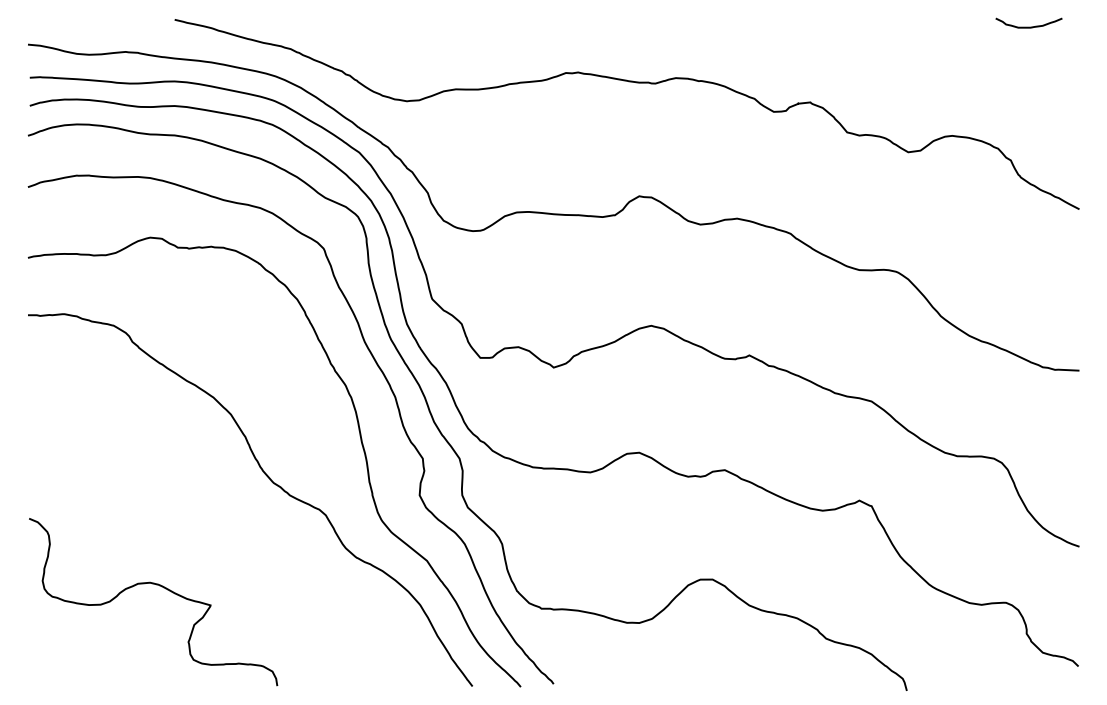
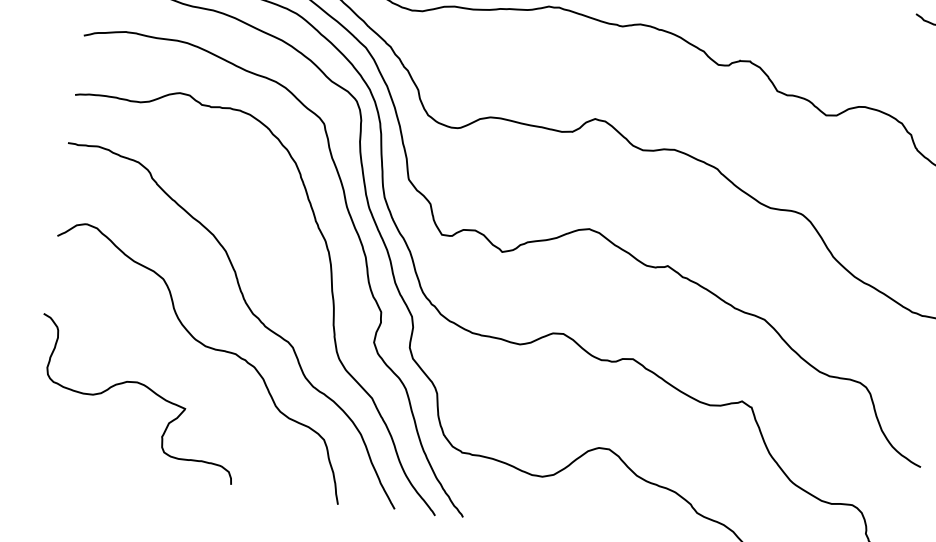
curve: (222, 529) -> (204, 346), added

